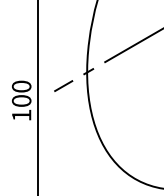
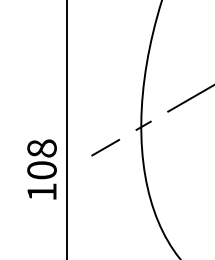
text: (21, 86) -> (41, 148), 100 -> 108

